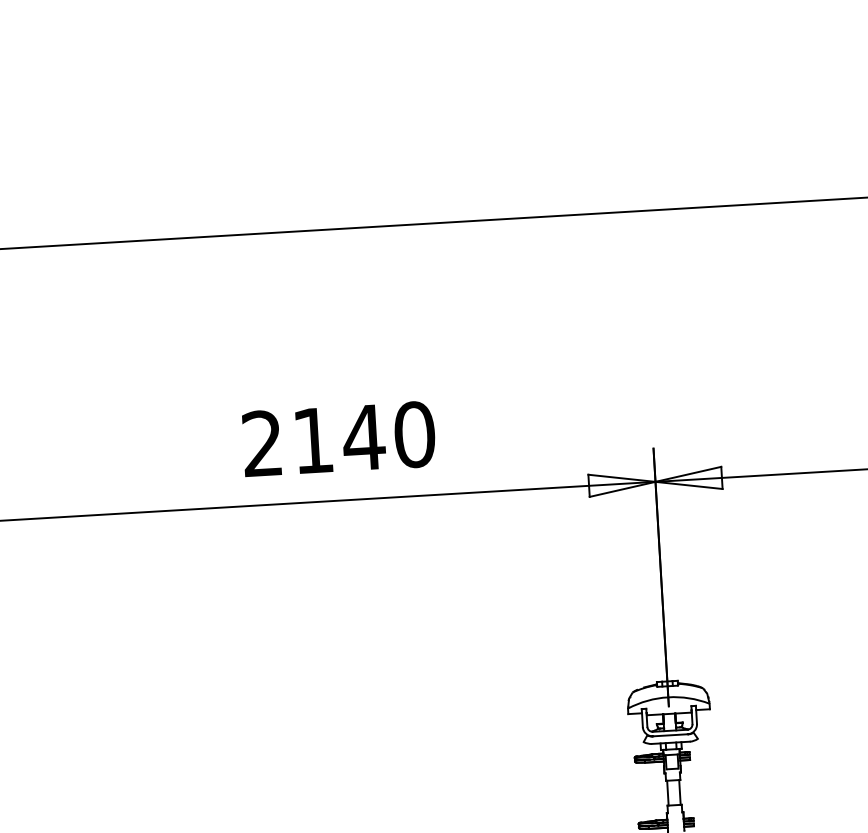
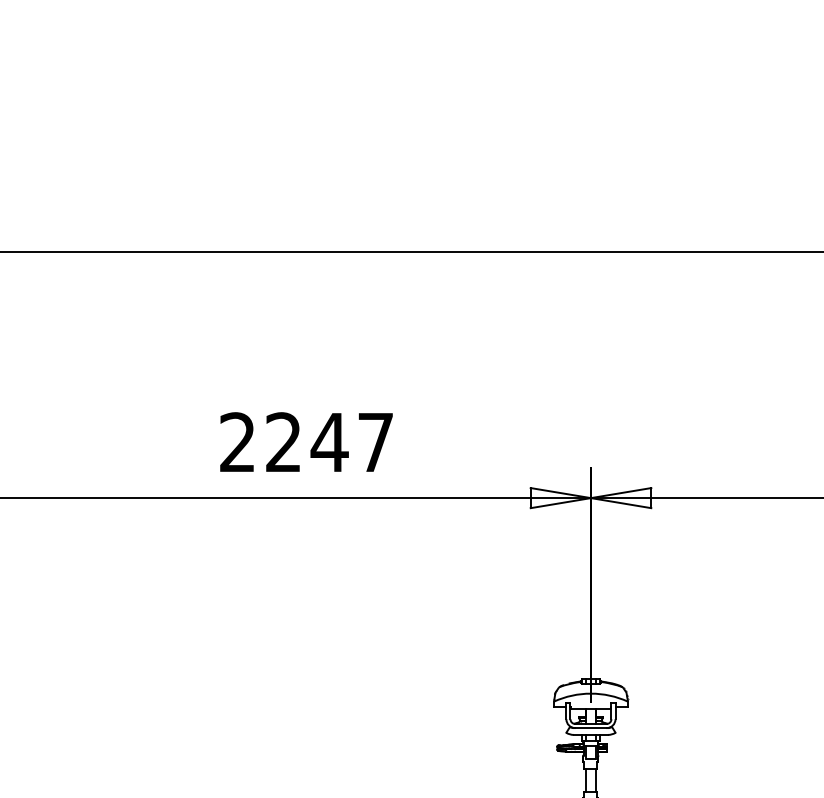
text: (364, 437) -> (330, 442), 2140 -> 2247

